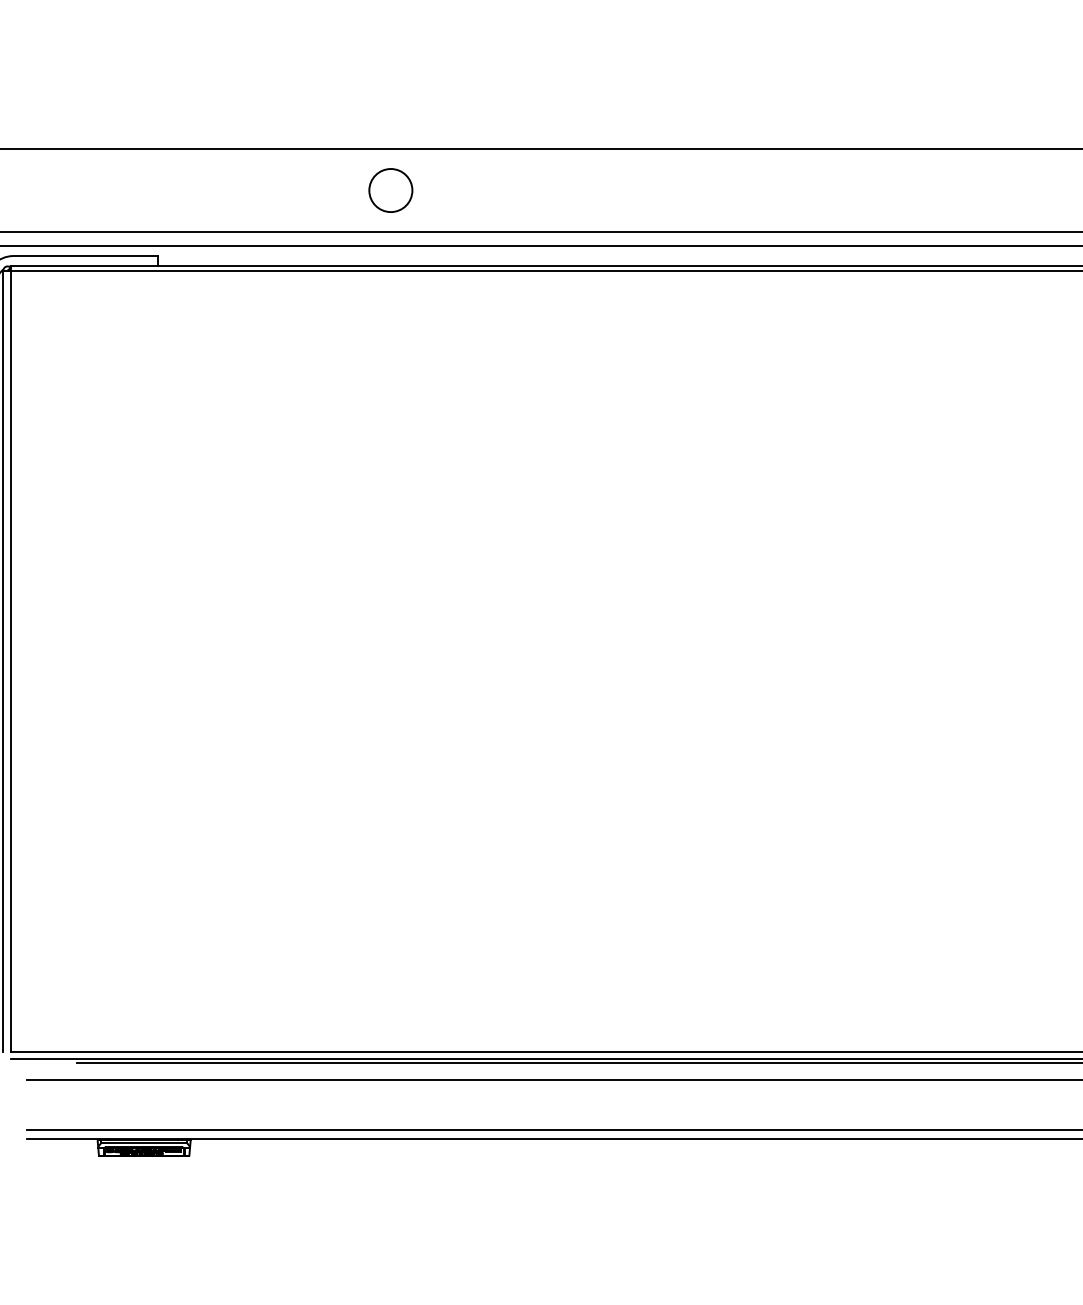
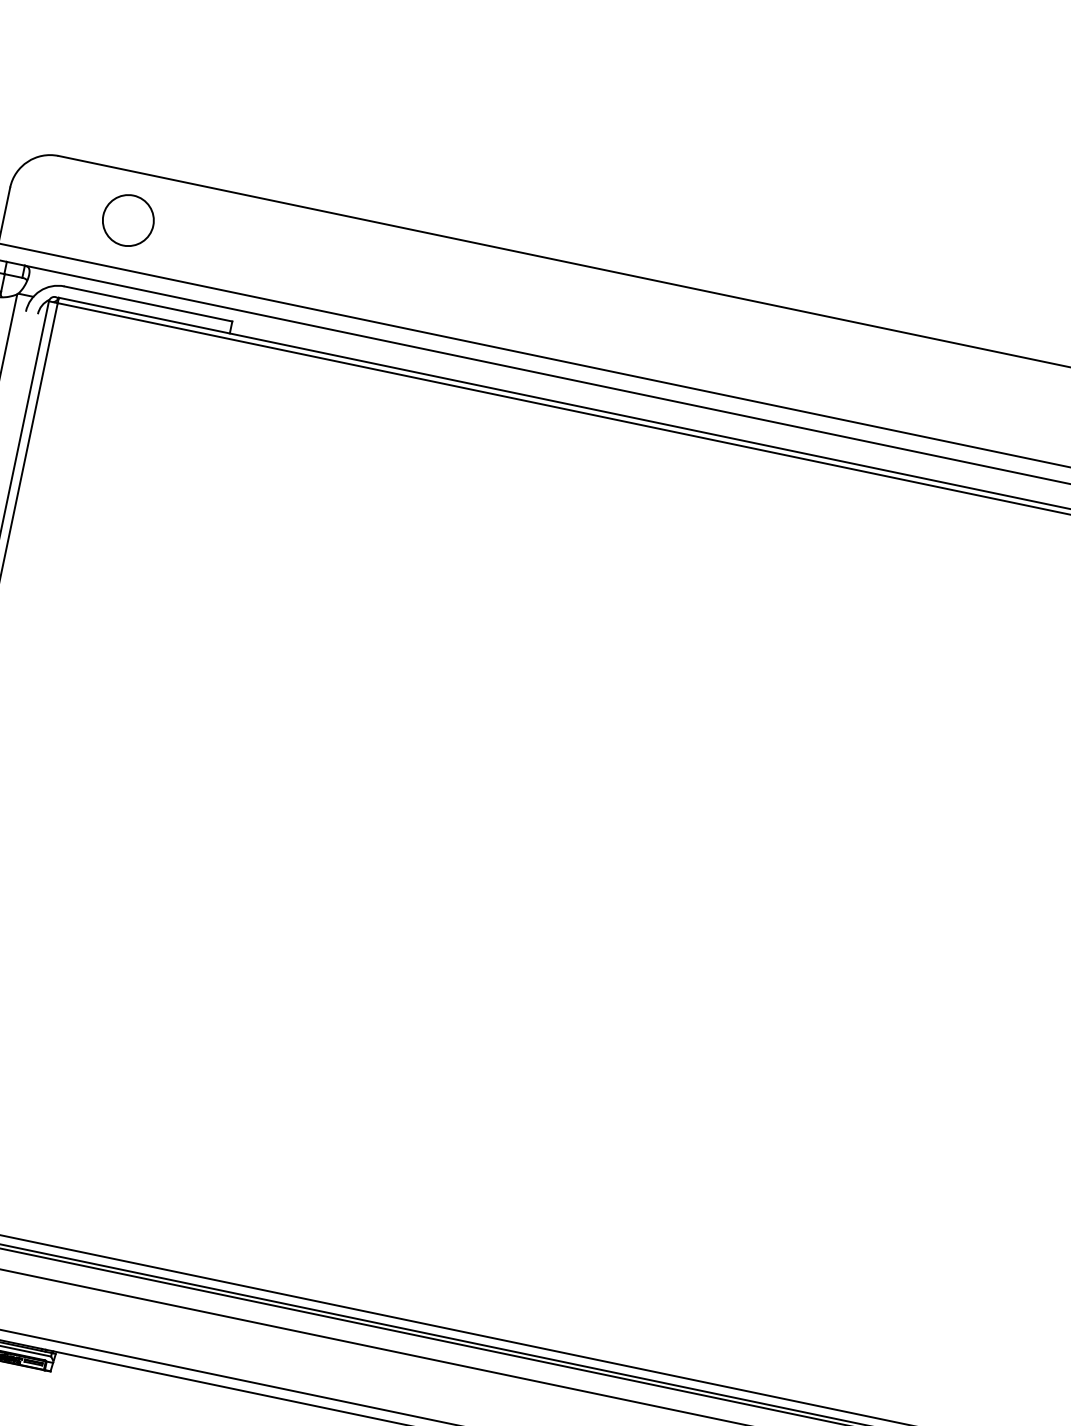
circle: (390, 190) -> (127, 220), moved

